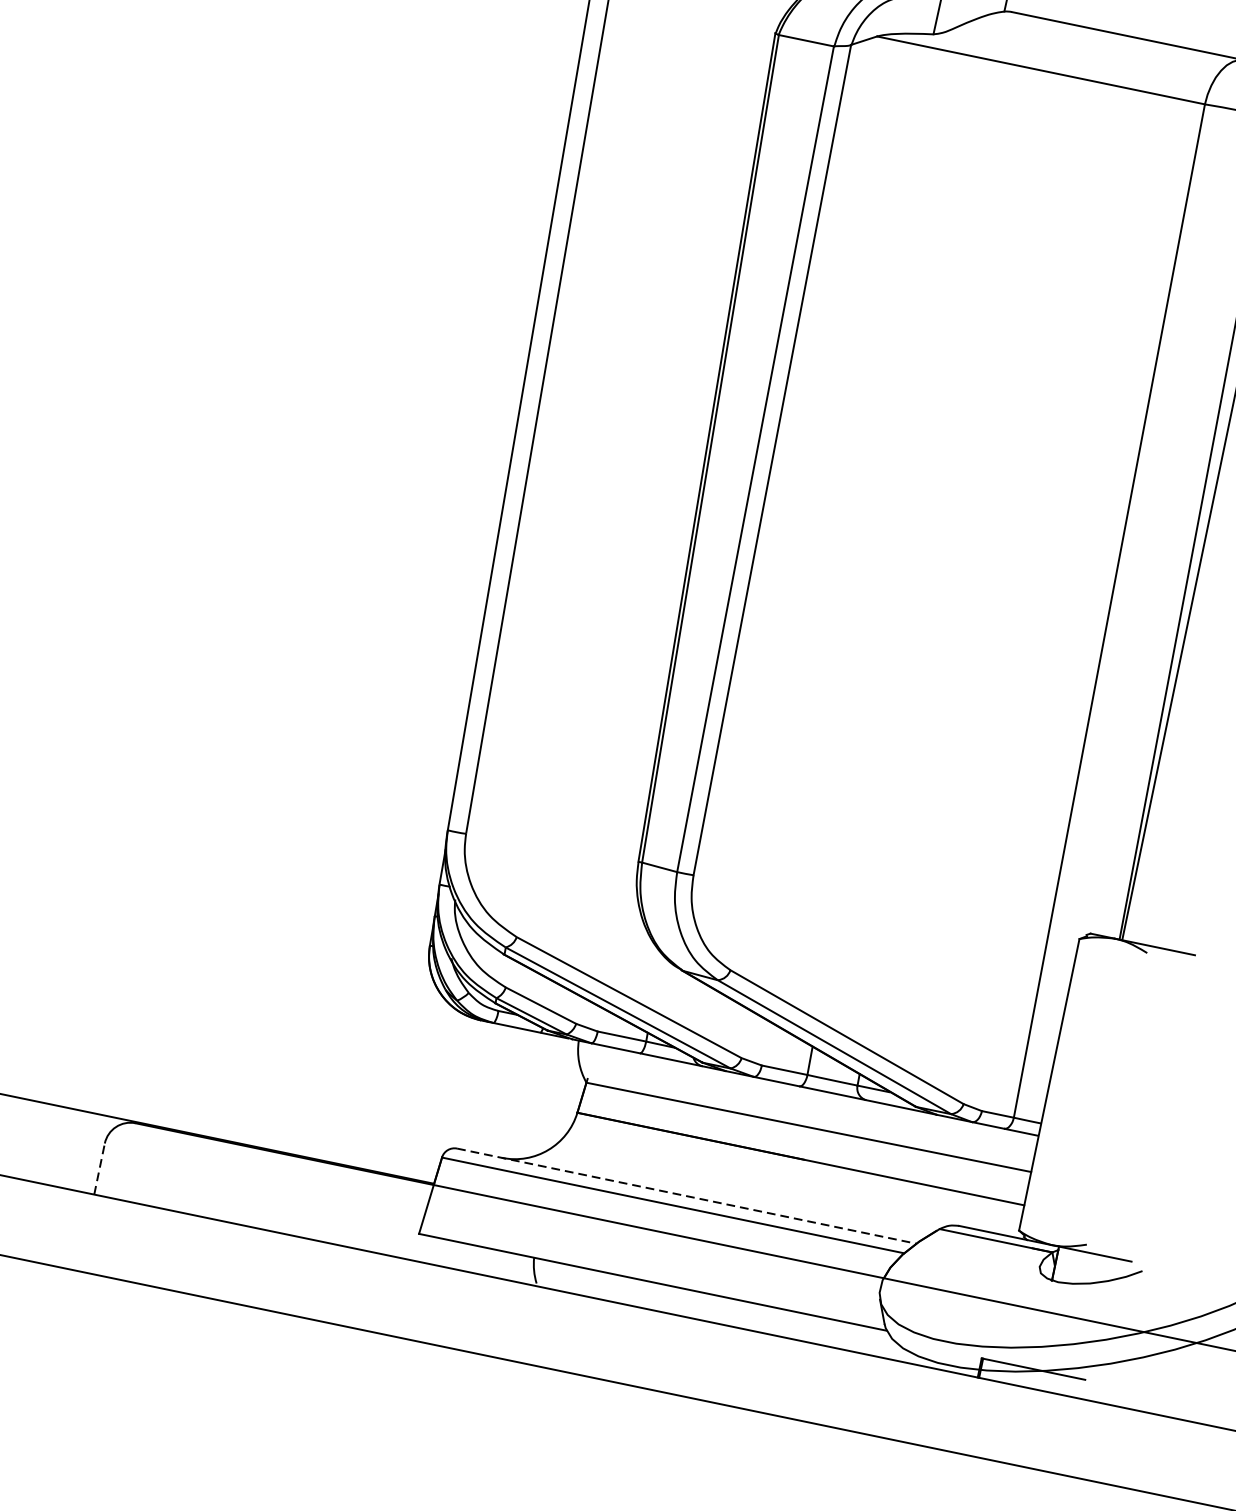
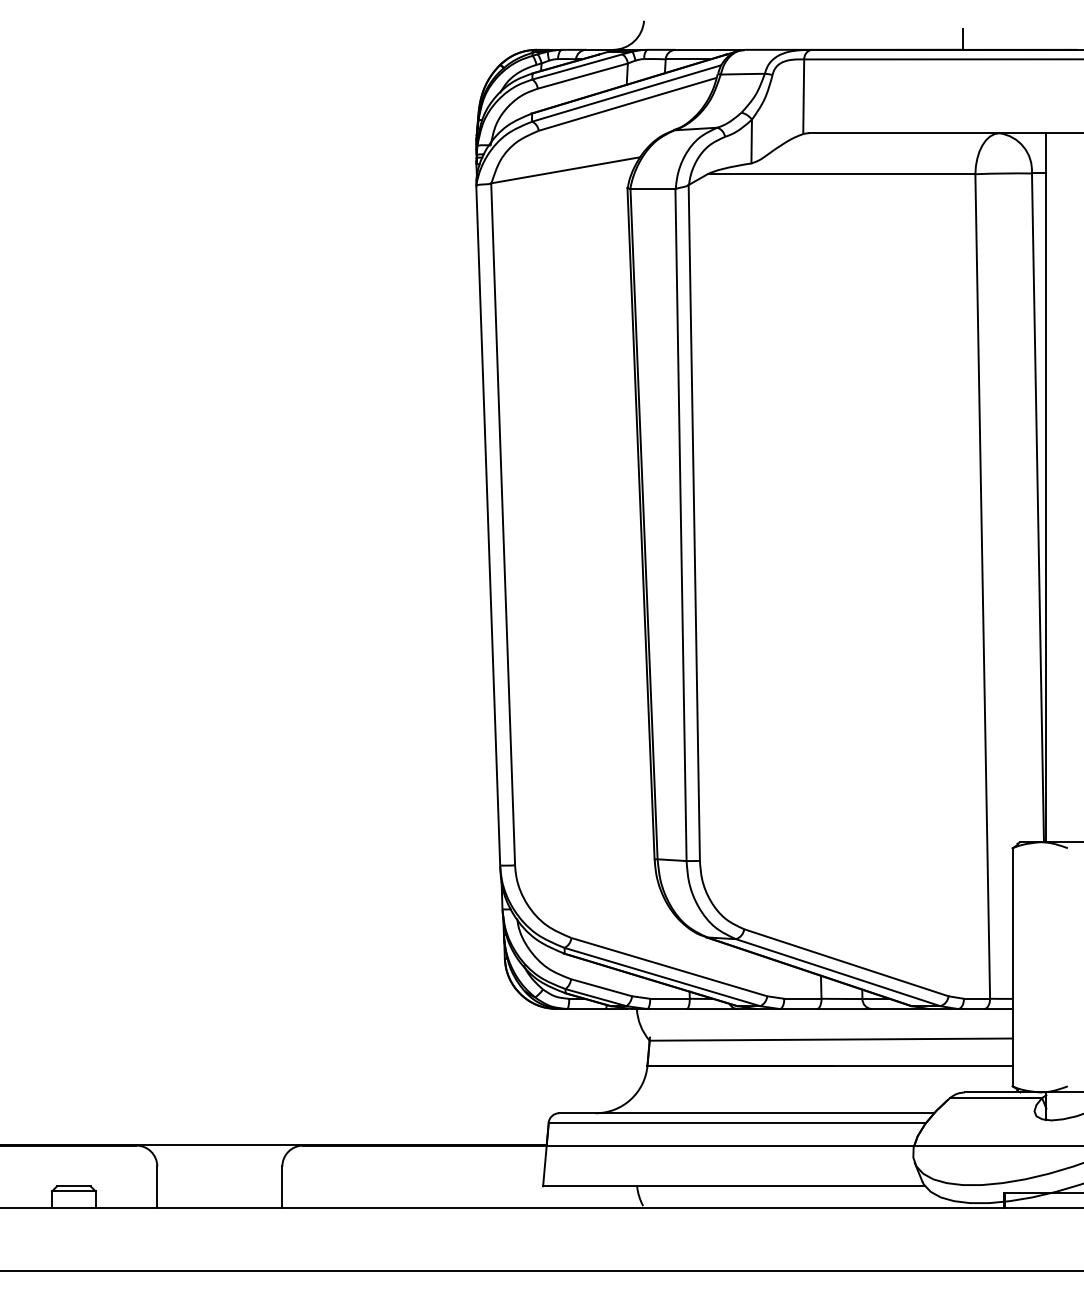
line: (99, 1169) -> (282, 1187), dashed -> solid
line: (686, 1196) -> (746, 1113), dashed -> solid

